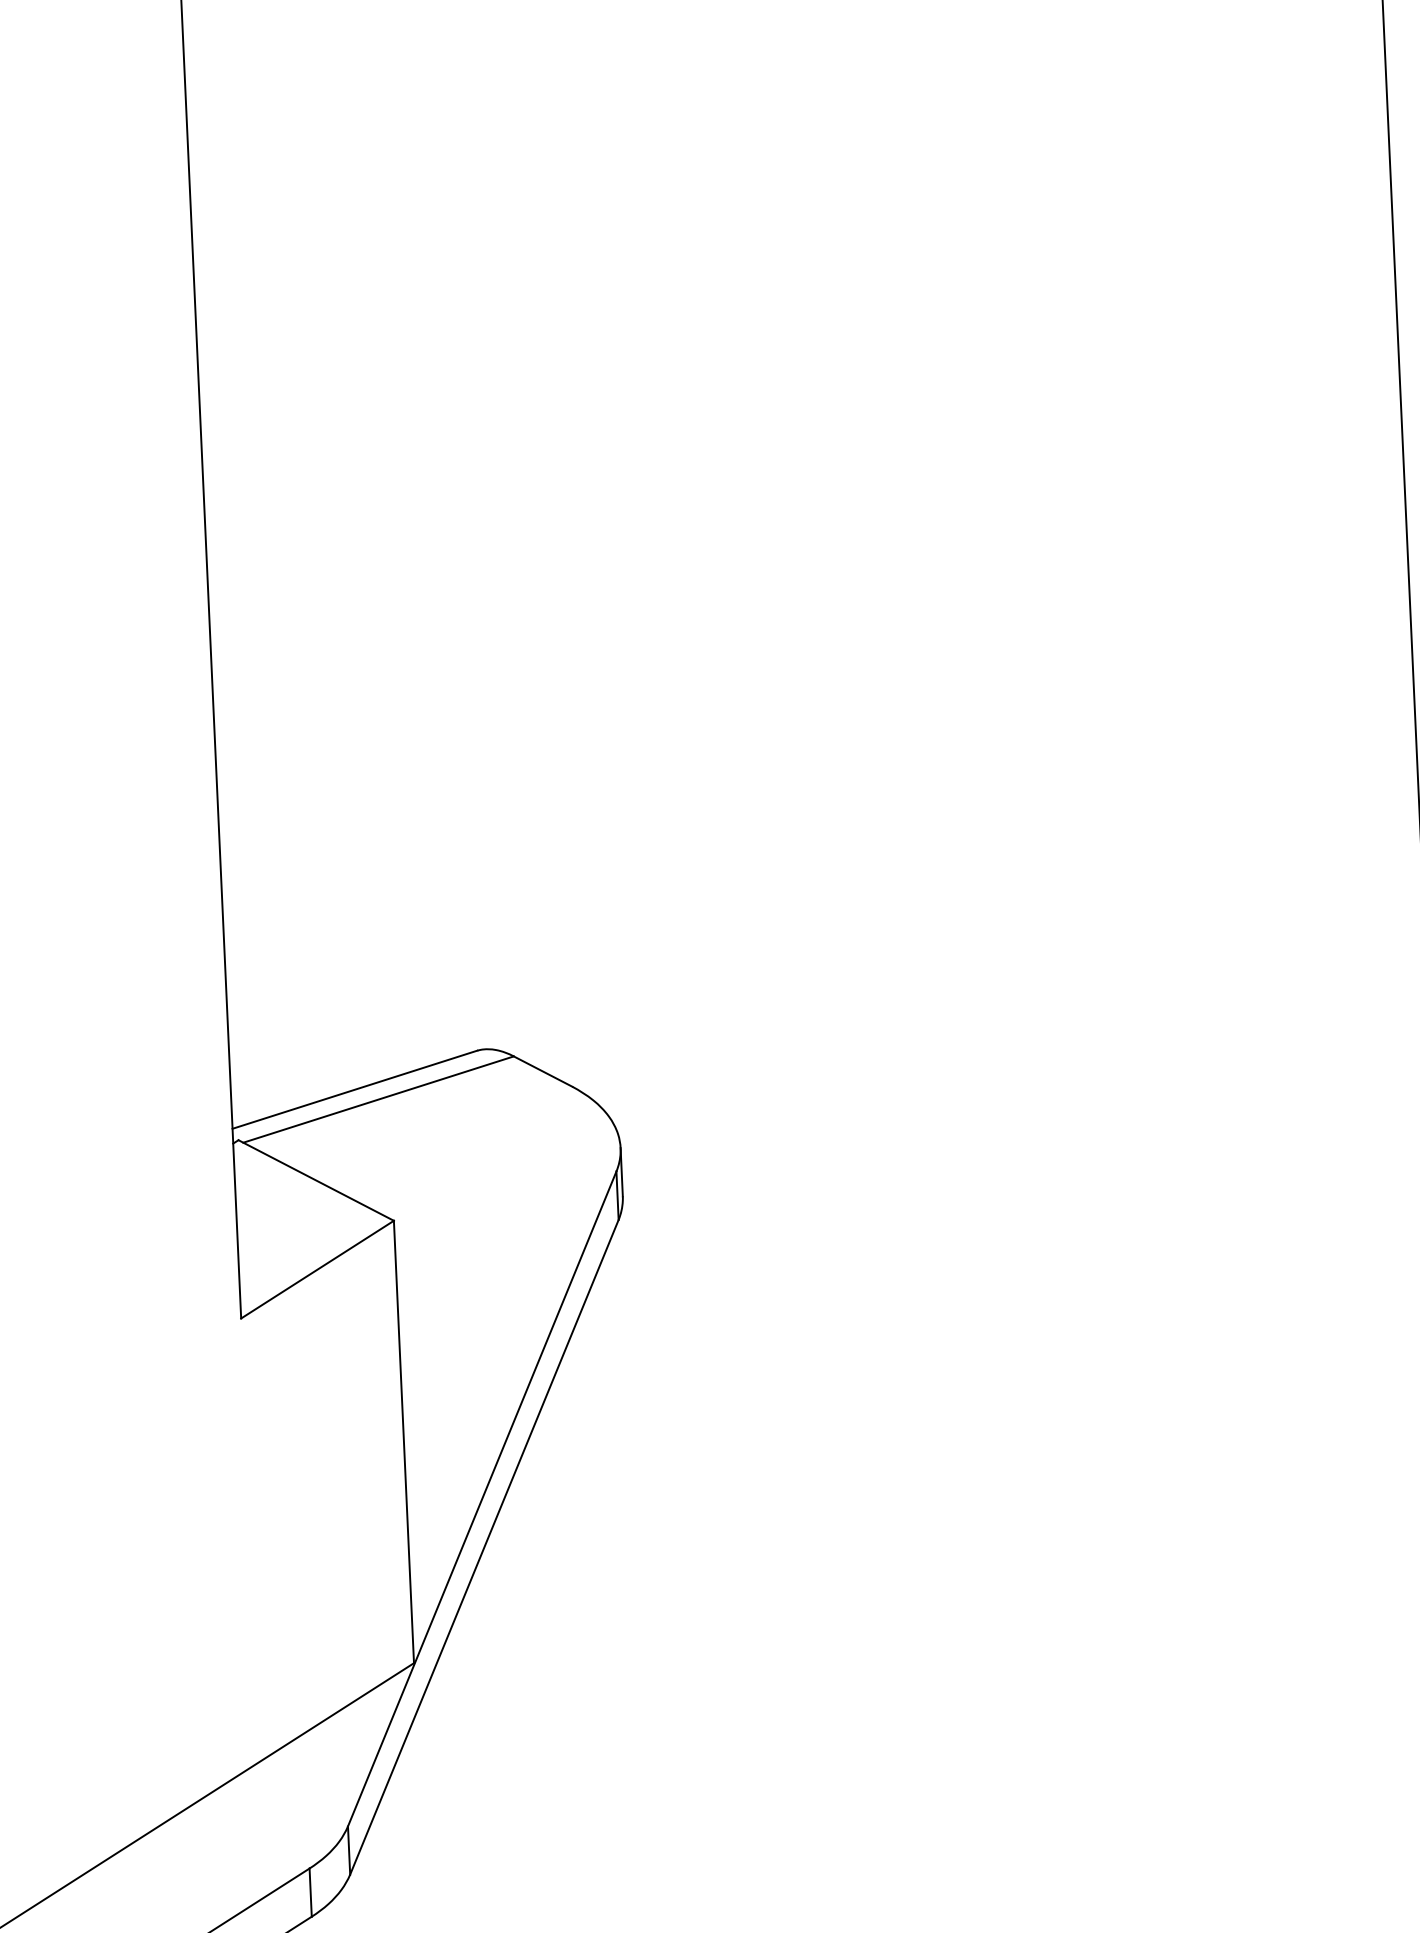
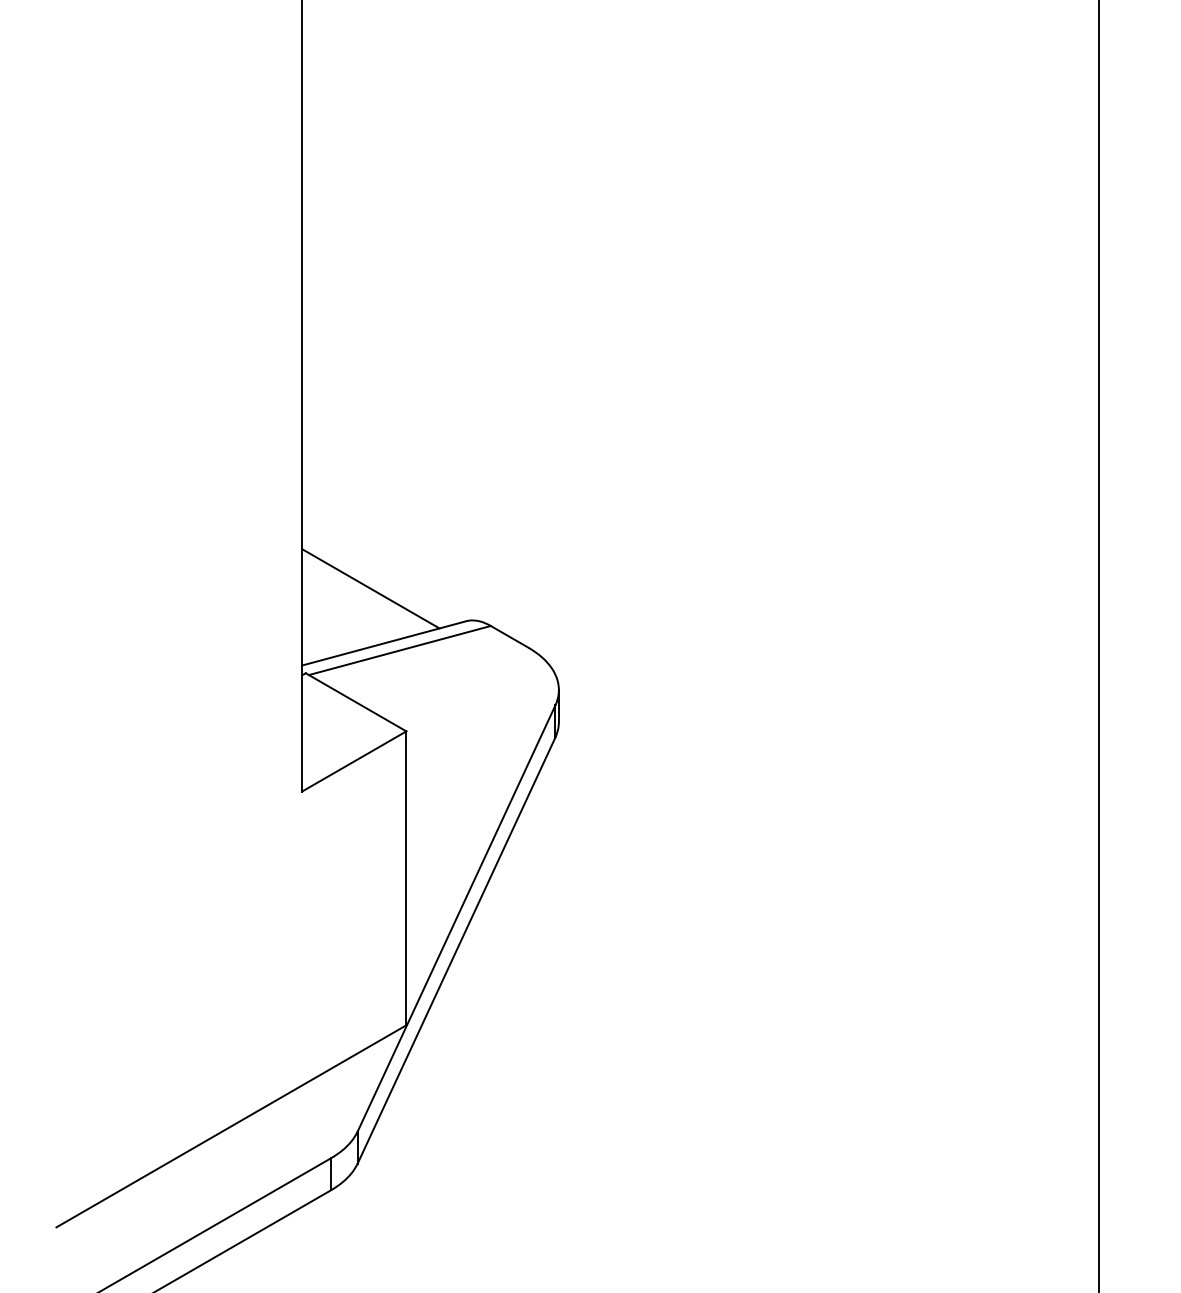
line: (330, 1008) -> (370, 588), added

